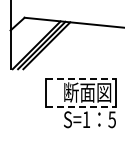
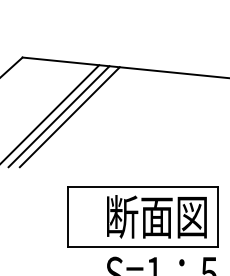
line: (81, 78) -> (143, 186), dashed -> solid
line: (81, 106) -> (143, 246), dashed -> solid

